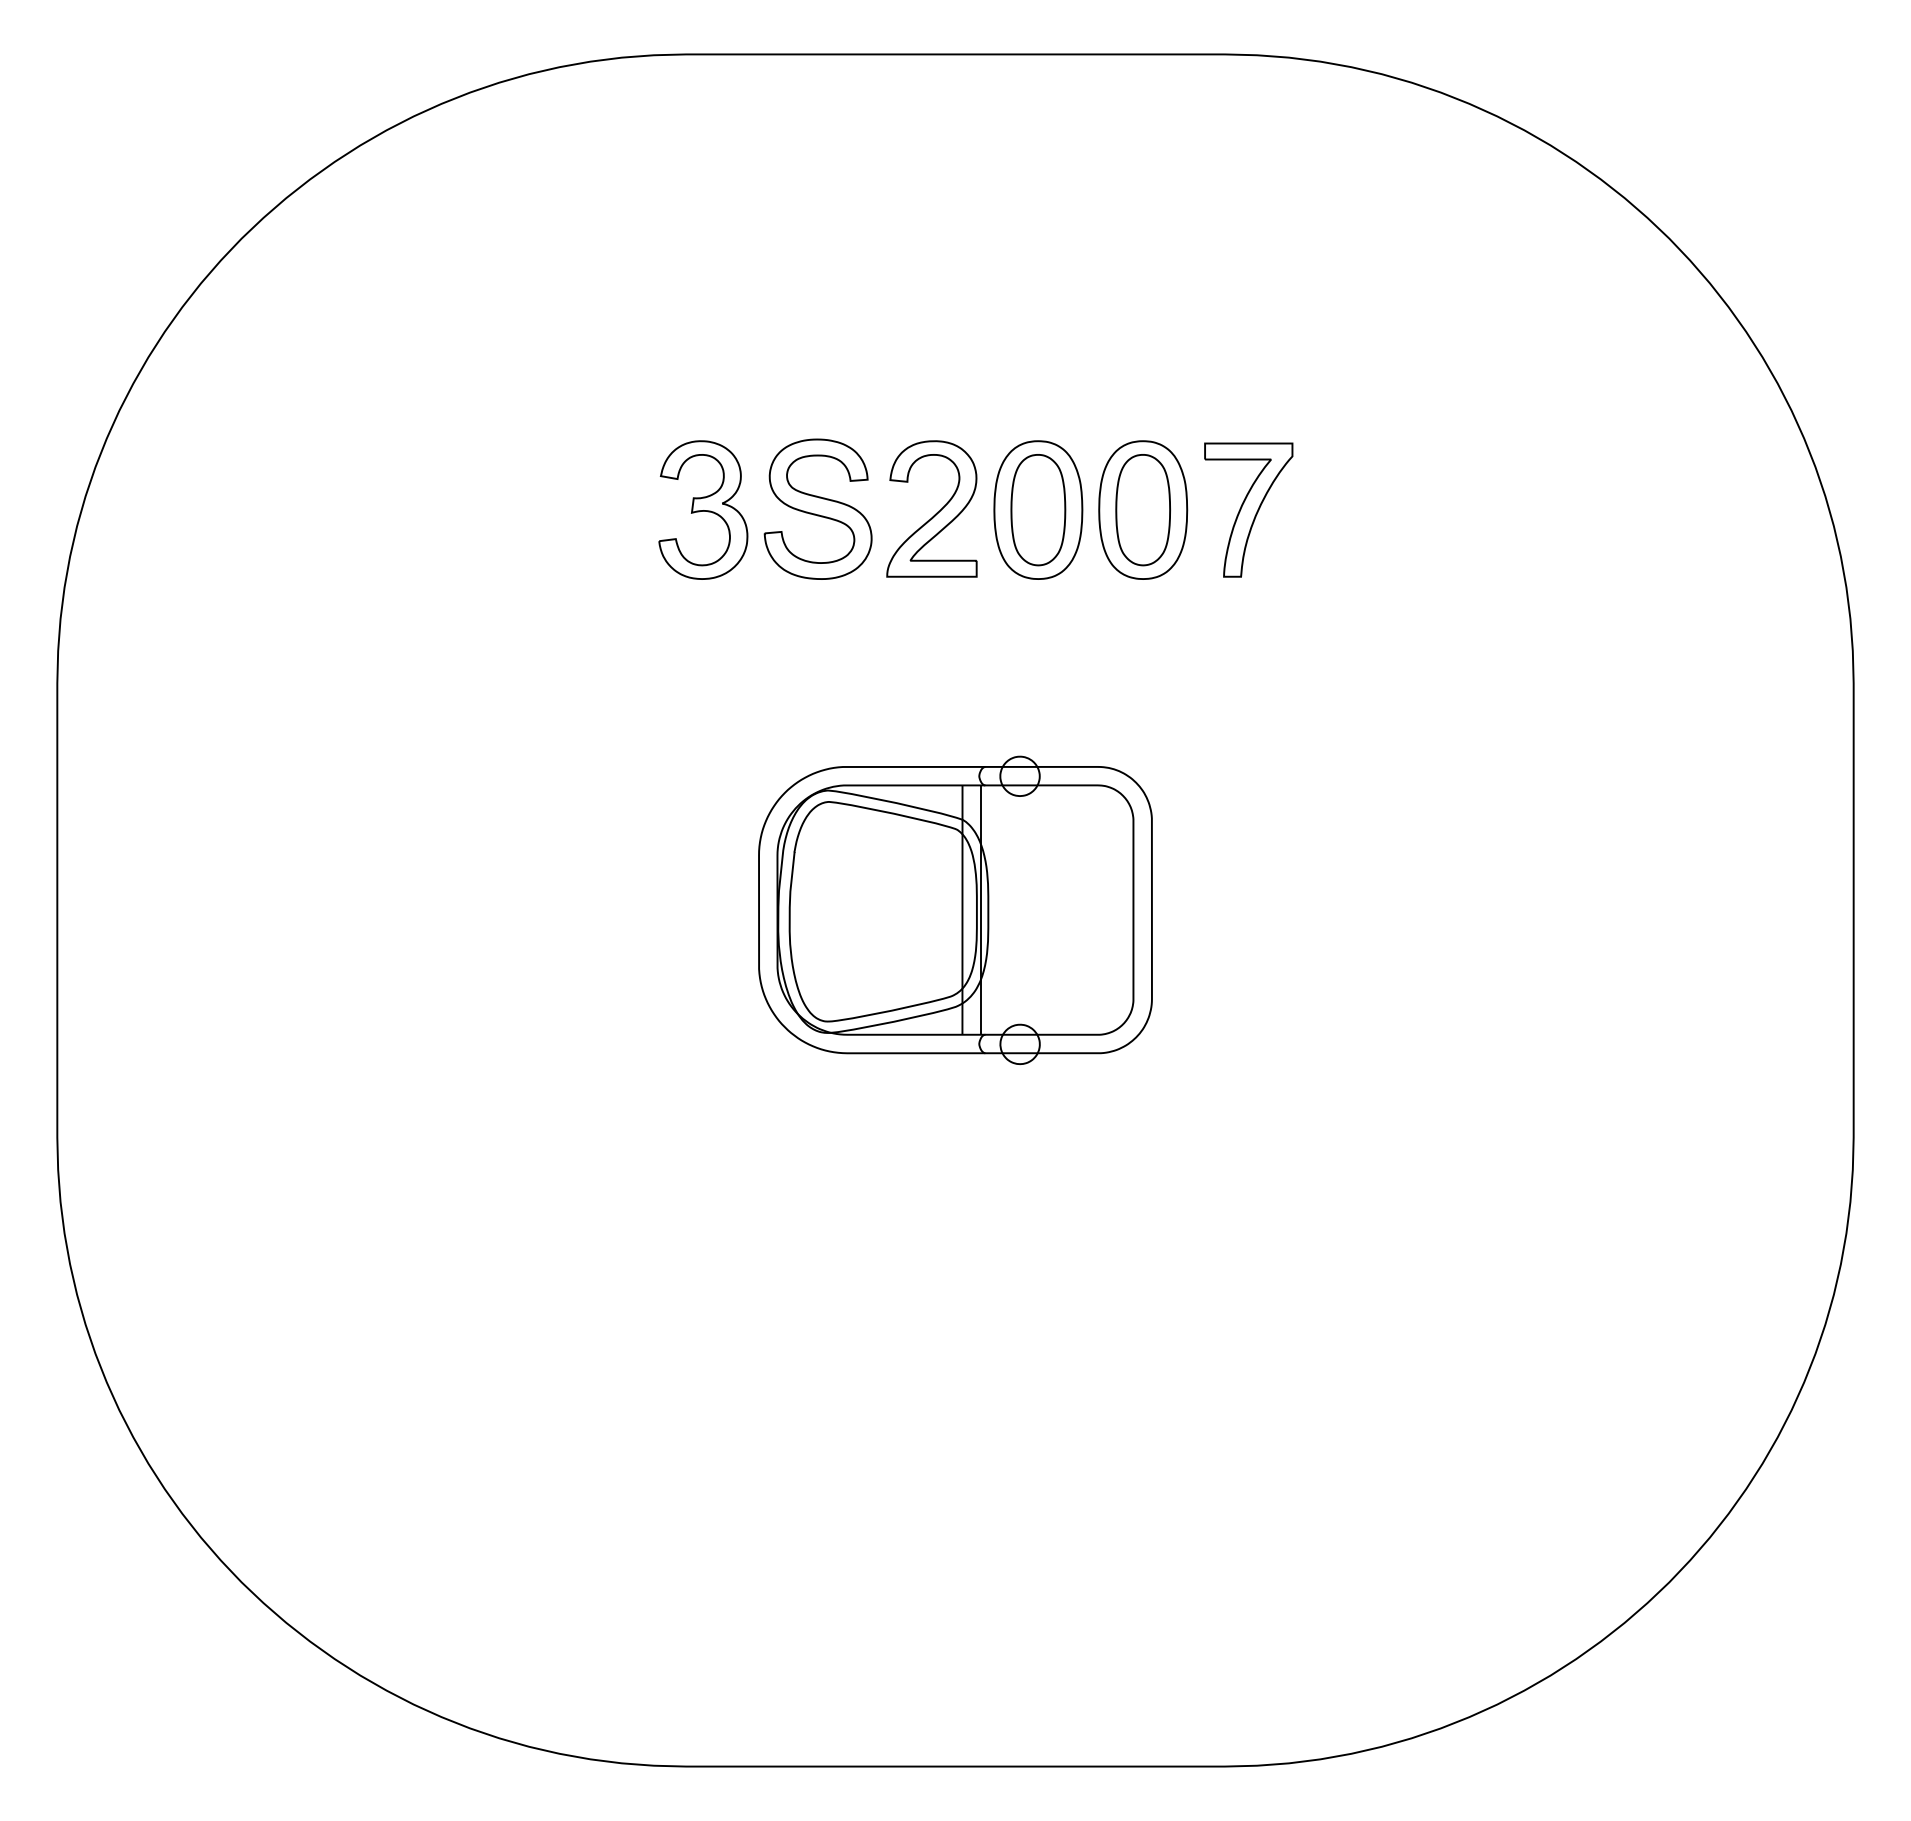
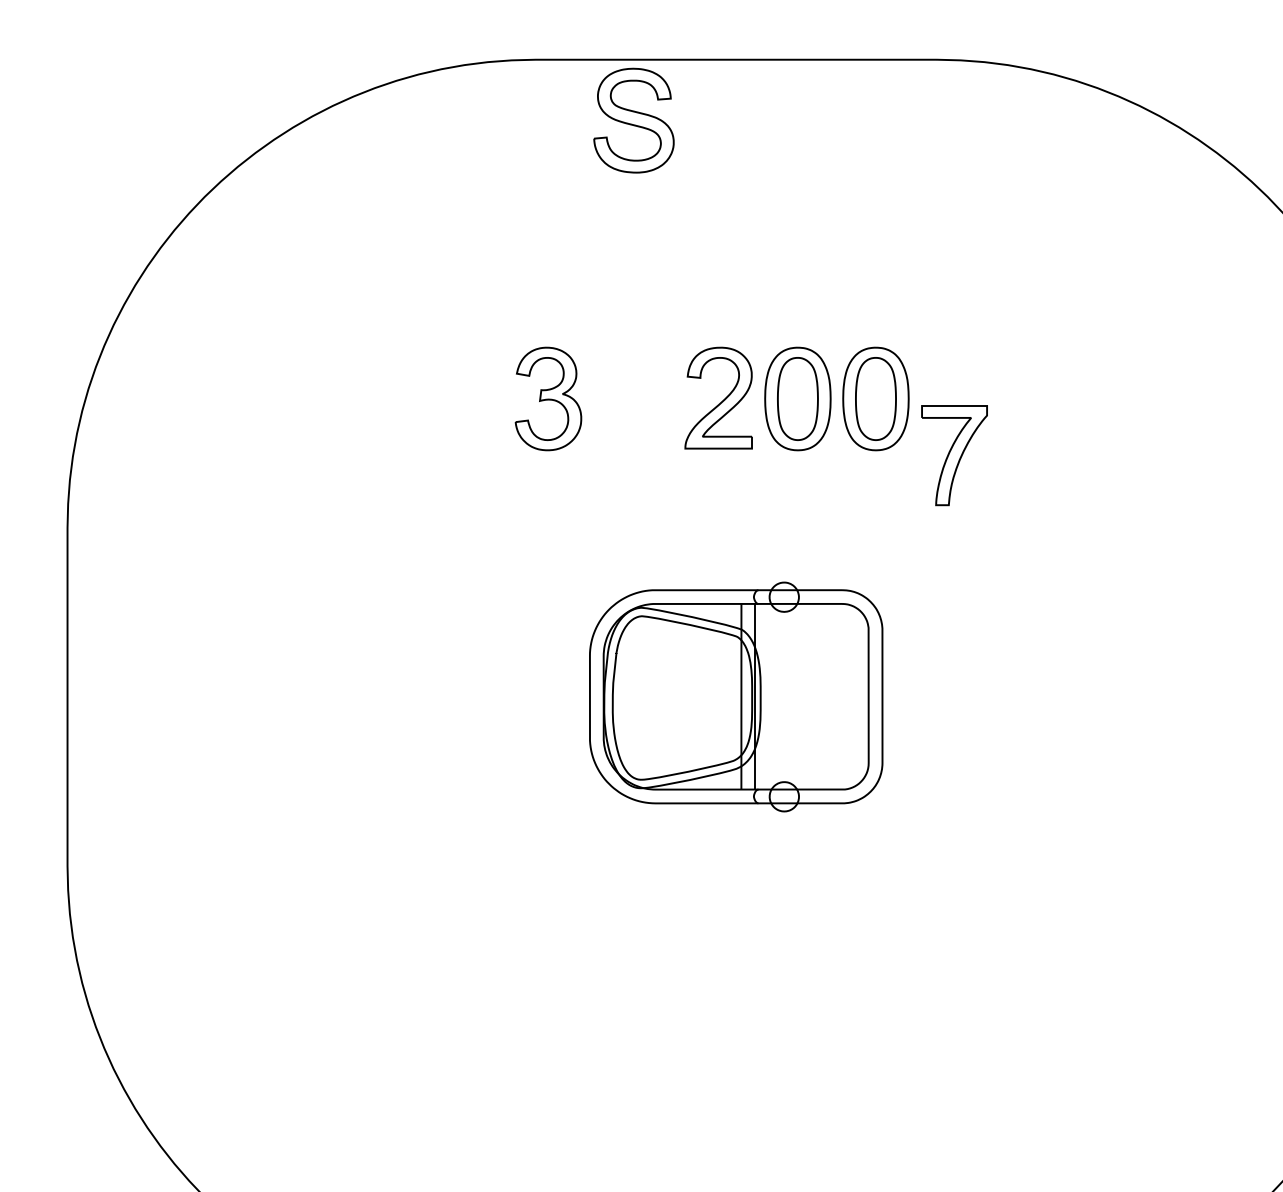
part: (817, 508) -> (633, 120), moved
part: (1248, 509) -> (954, 455), moved

